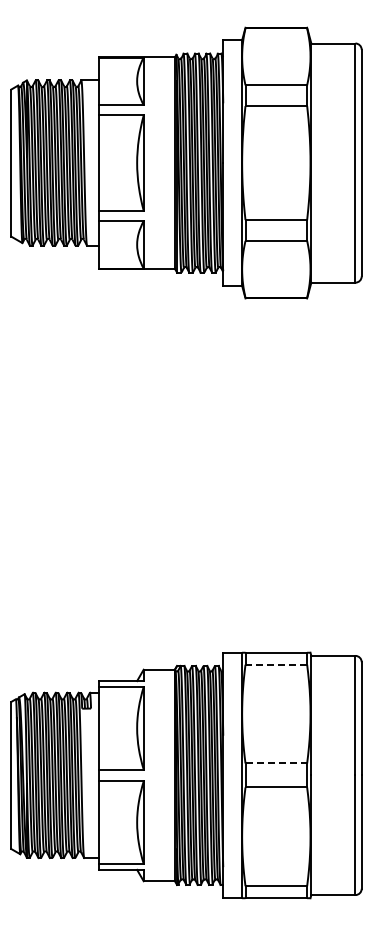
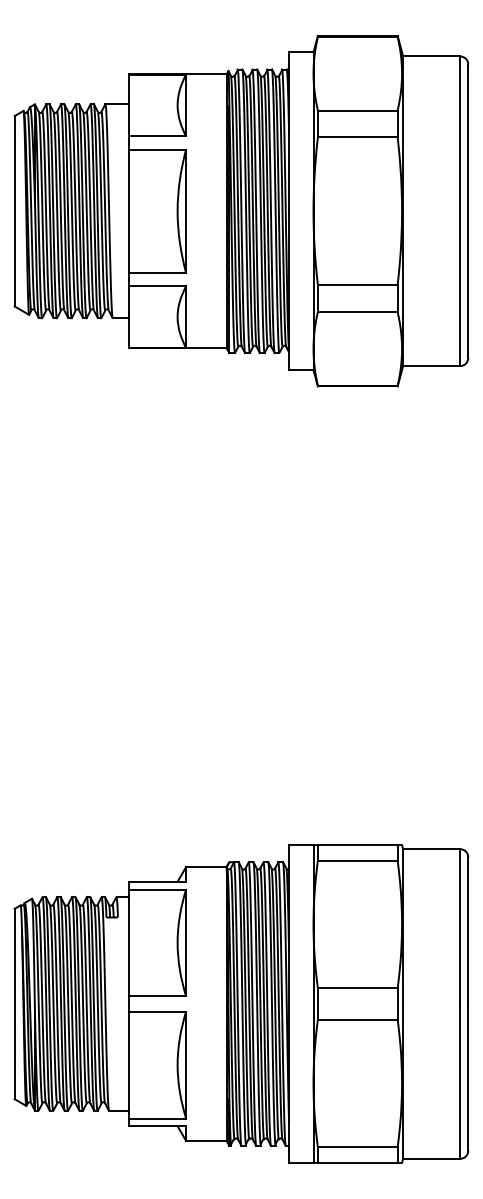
line: (276, 664) -> (358, 860), dashed -> solid
line: (276, 763) -> (358, 988), dashed -> solid

